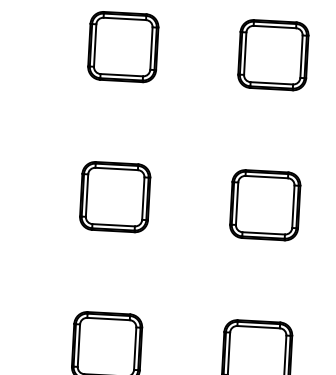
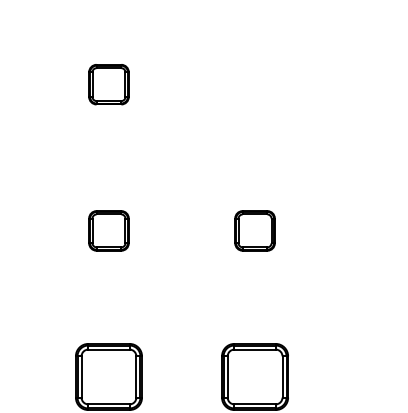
part: (122, 46) -> (108, 84), size x0.6
part: (272, 54) -> (254, 84), removed
part: (114, 196) -> (108, 230), size x0.6
part: (264, 204) -> (254, 230), size x0.6

